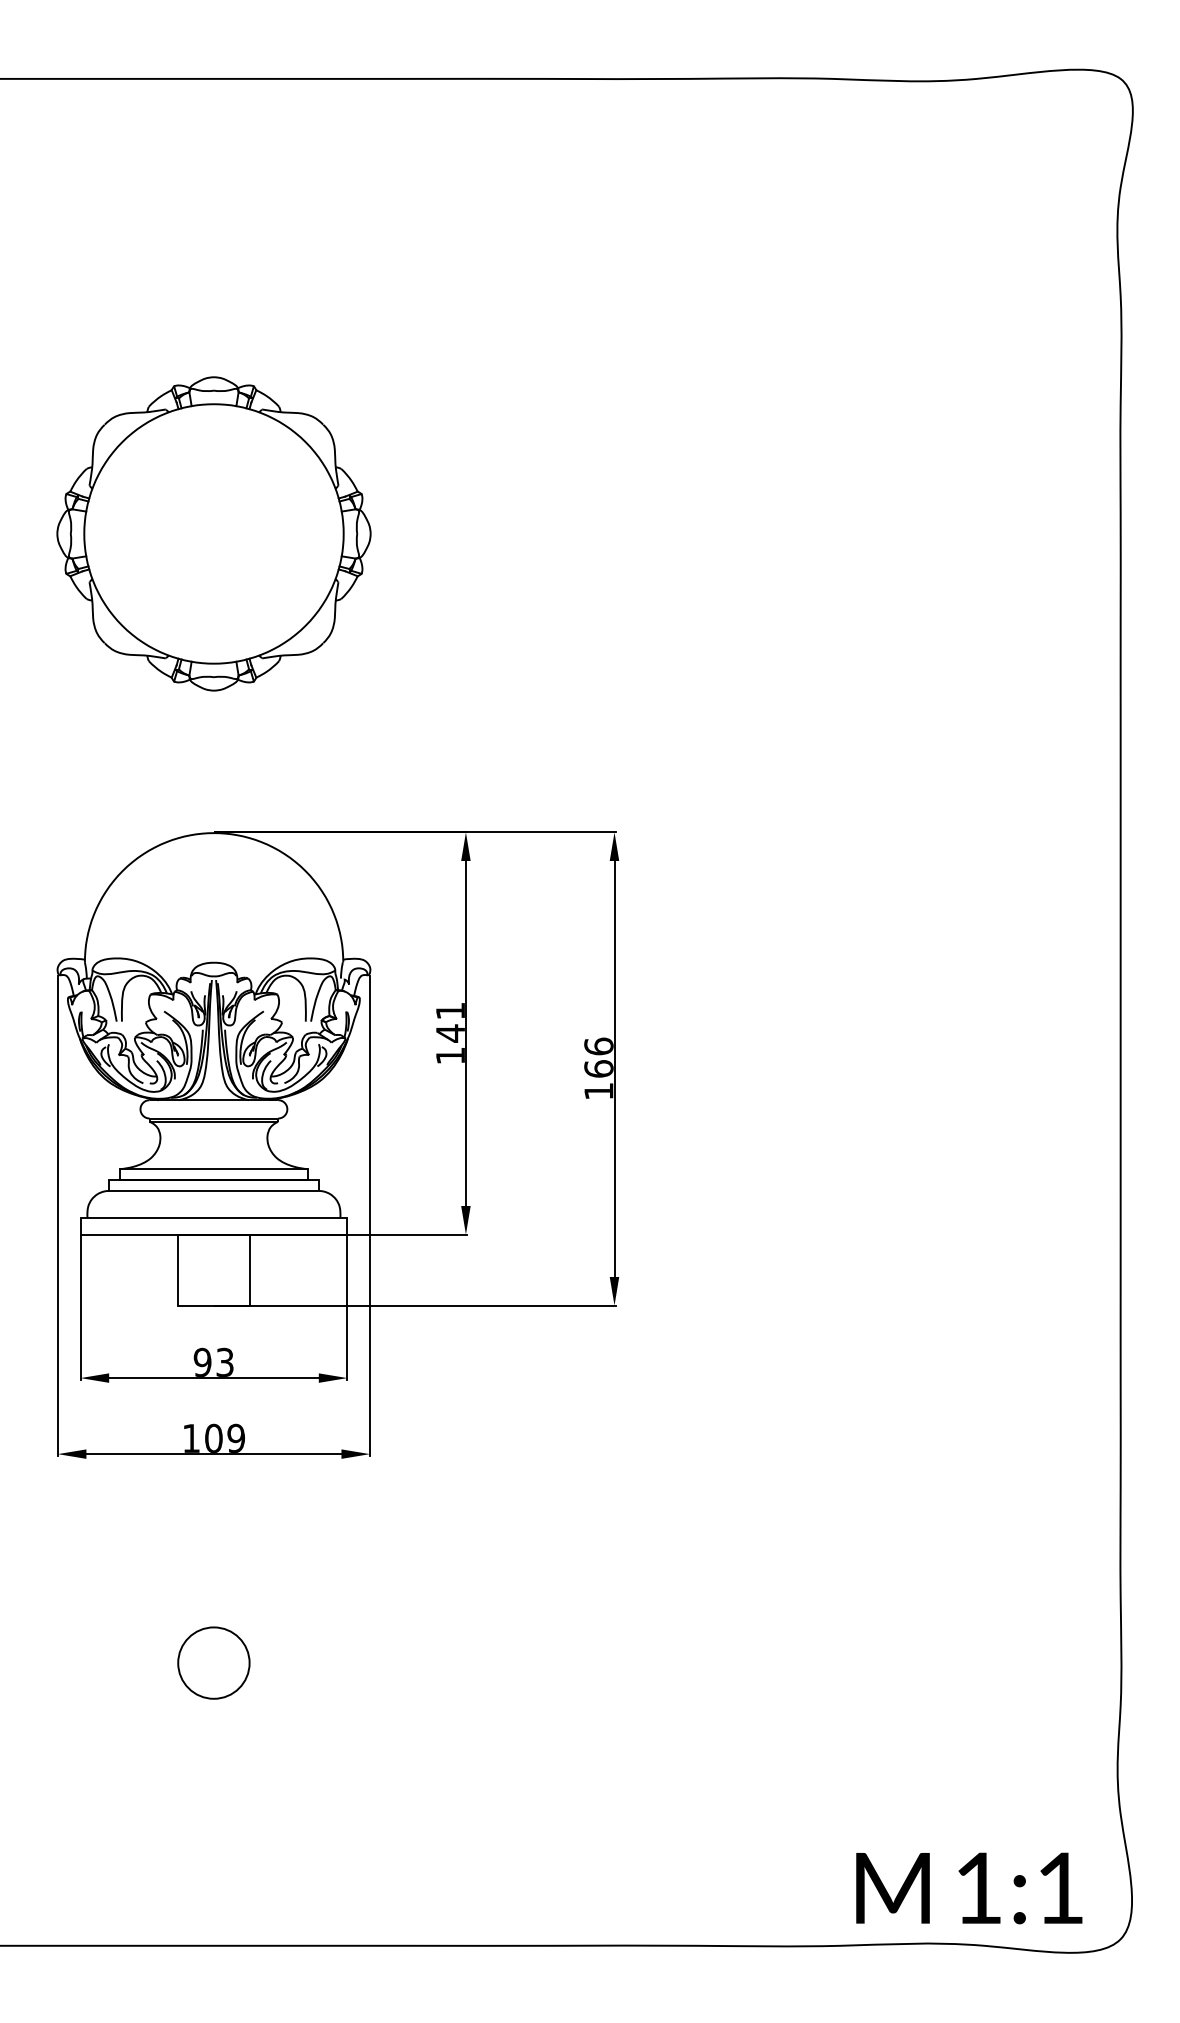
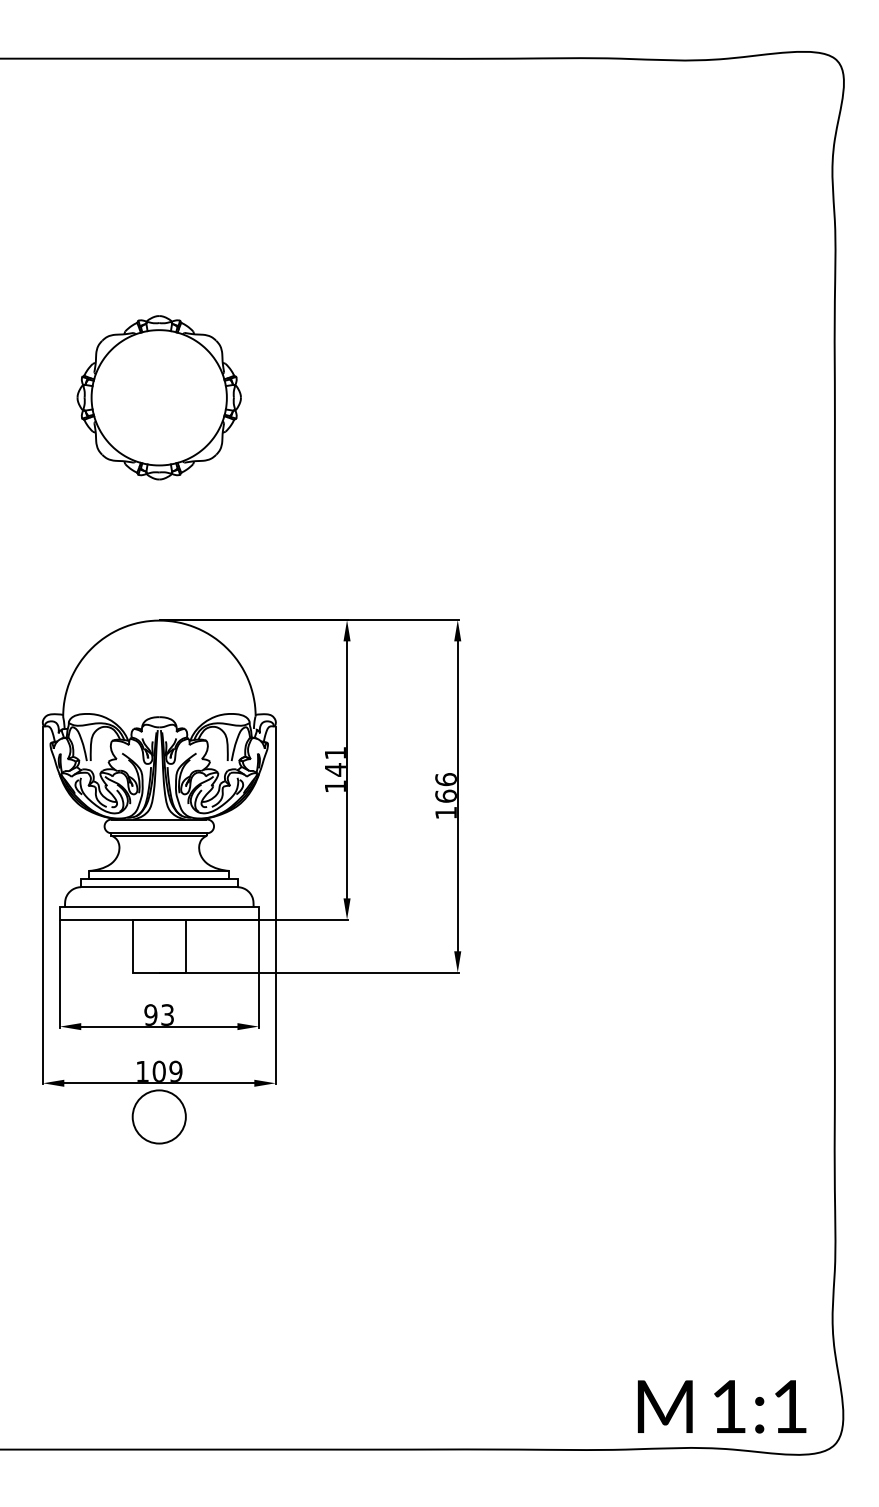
part: (212, 533) -> (158, 397), size x0.7
circle: (212, 1662) -> (158, 1116), moved

